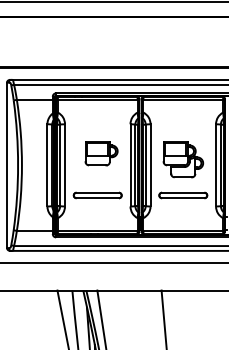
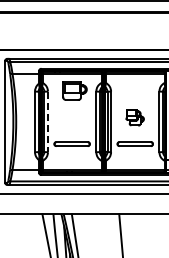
part: (100, 152) -> (74, 90), moved
part: (182, 159) -> (134, 117), size x0.6
line: (65, 166) -> (48, 122), solid -> dashed

